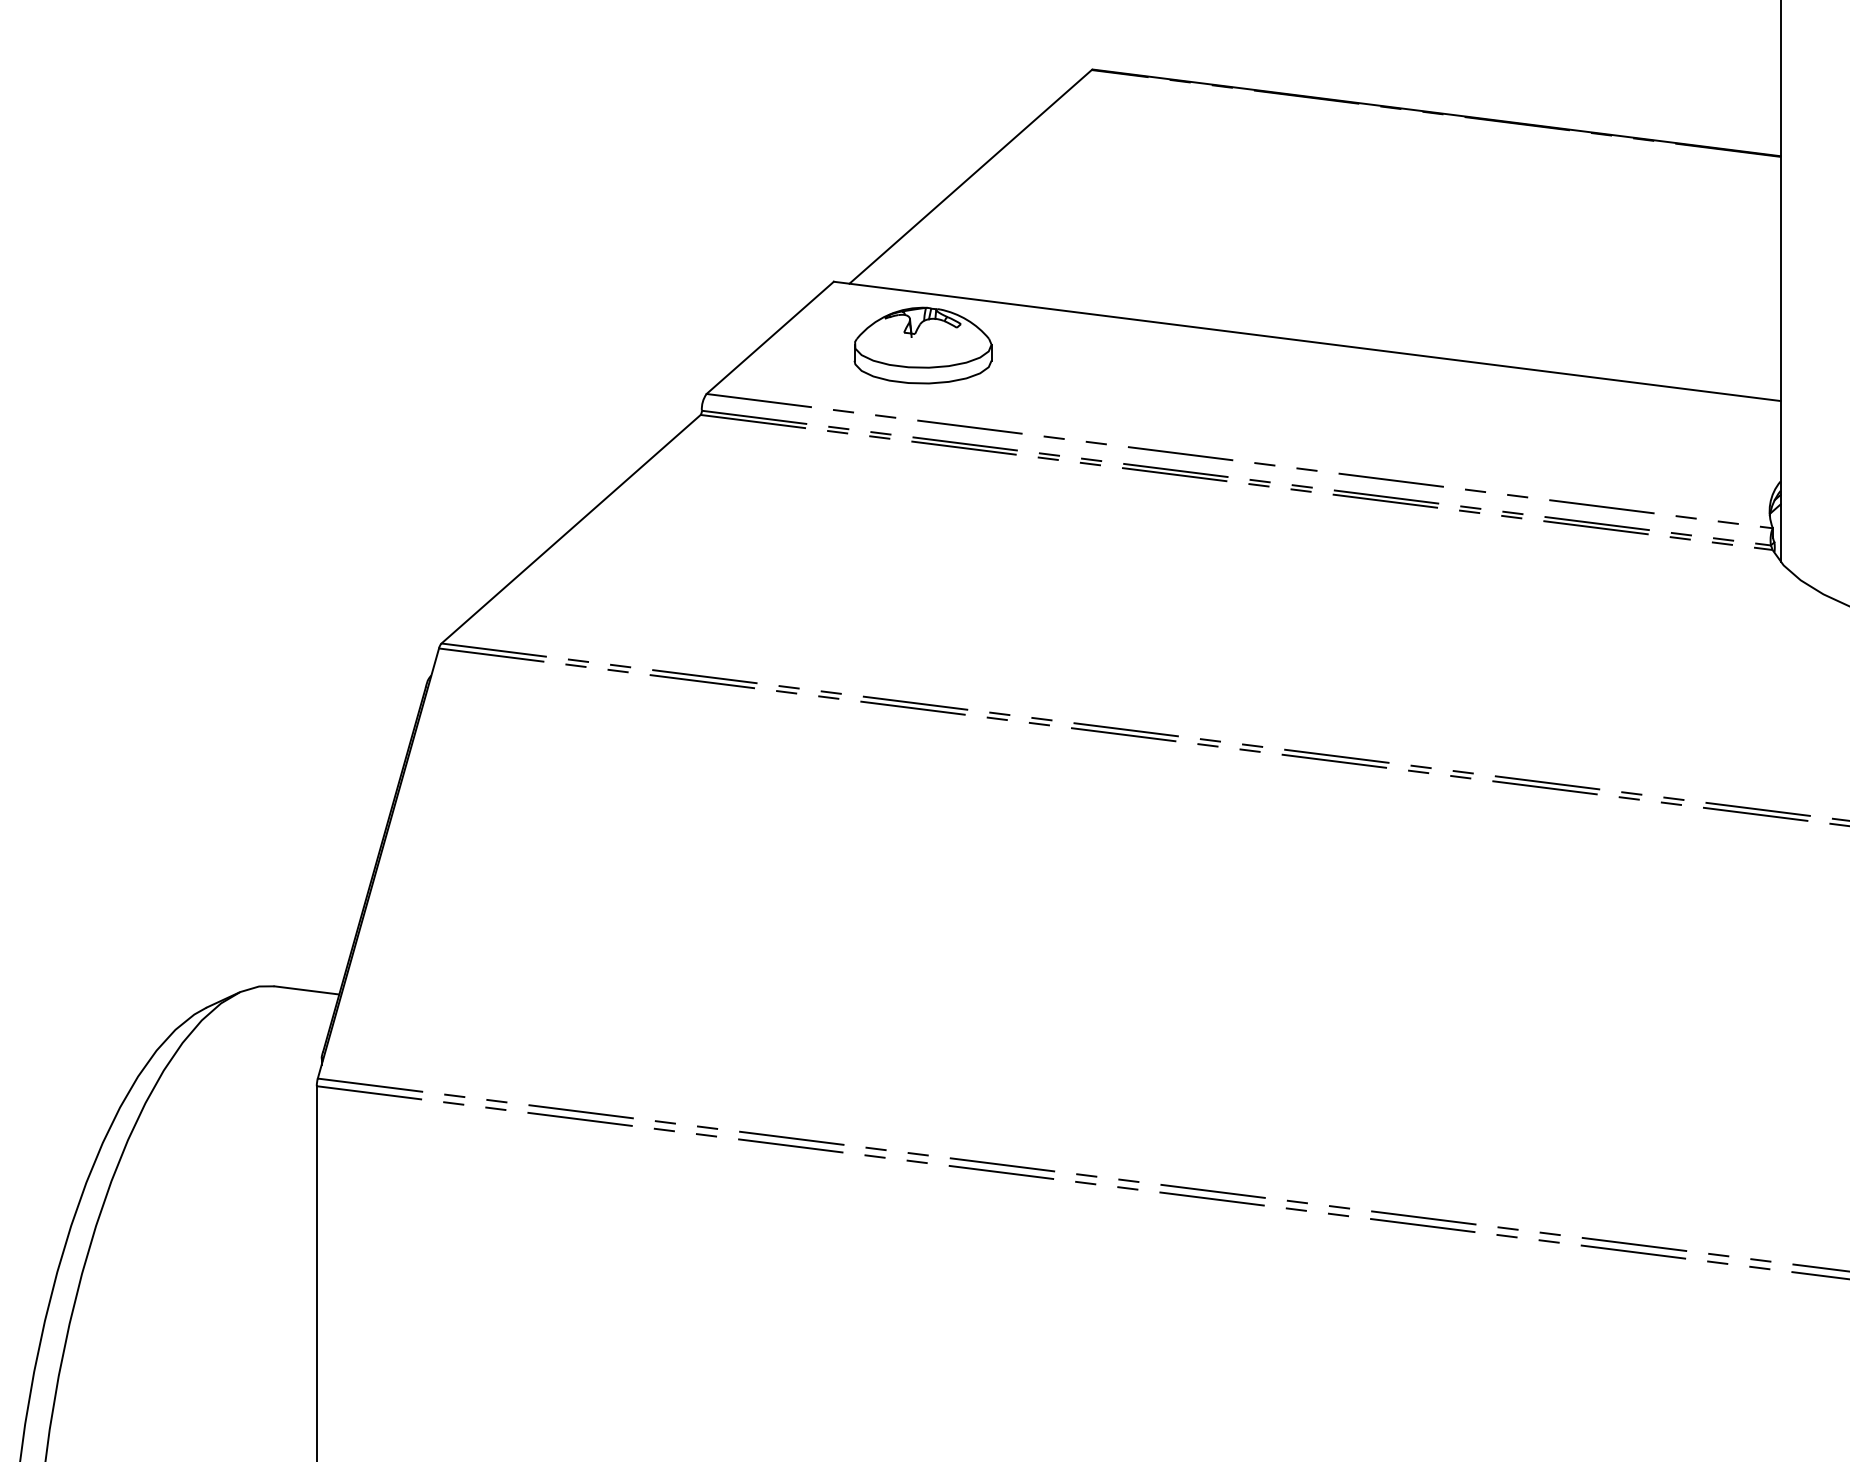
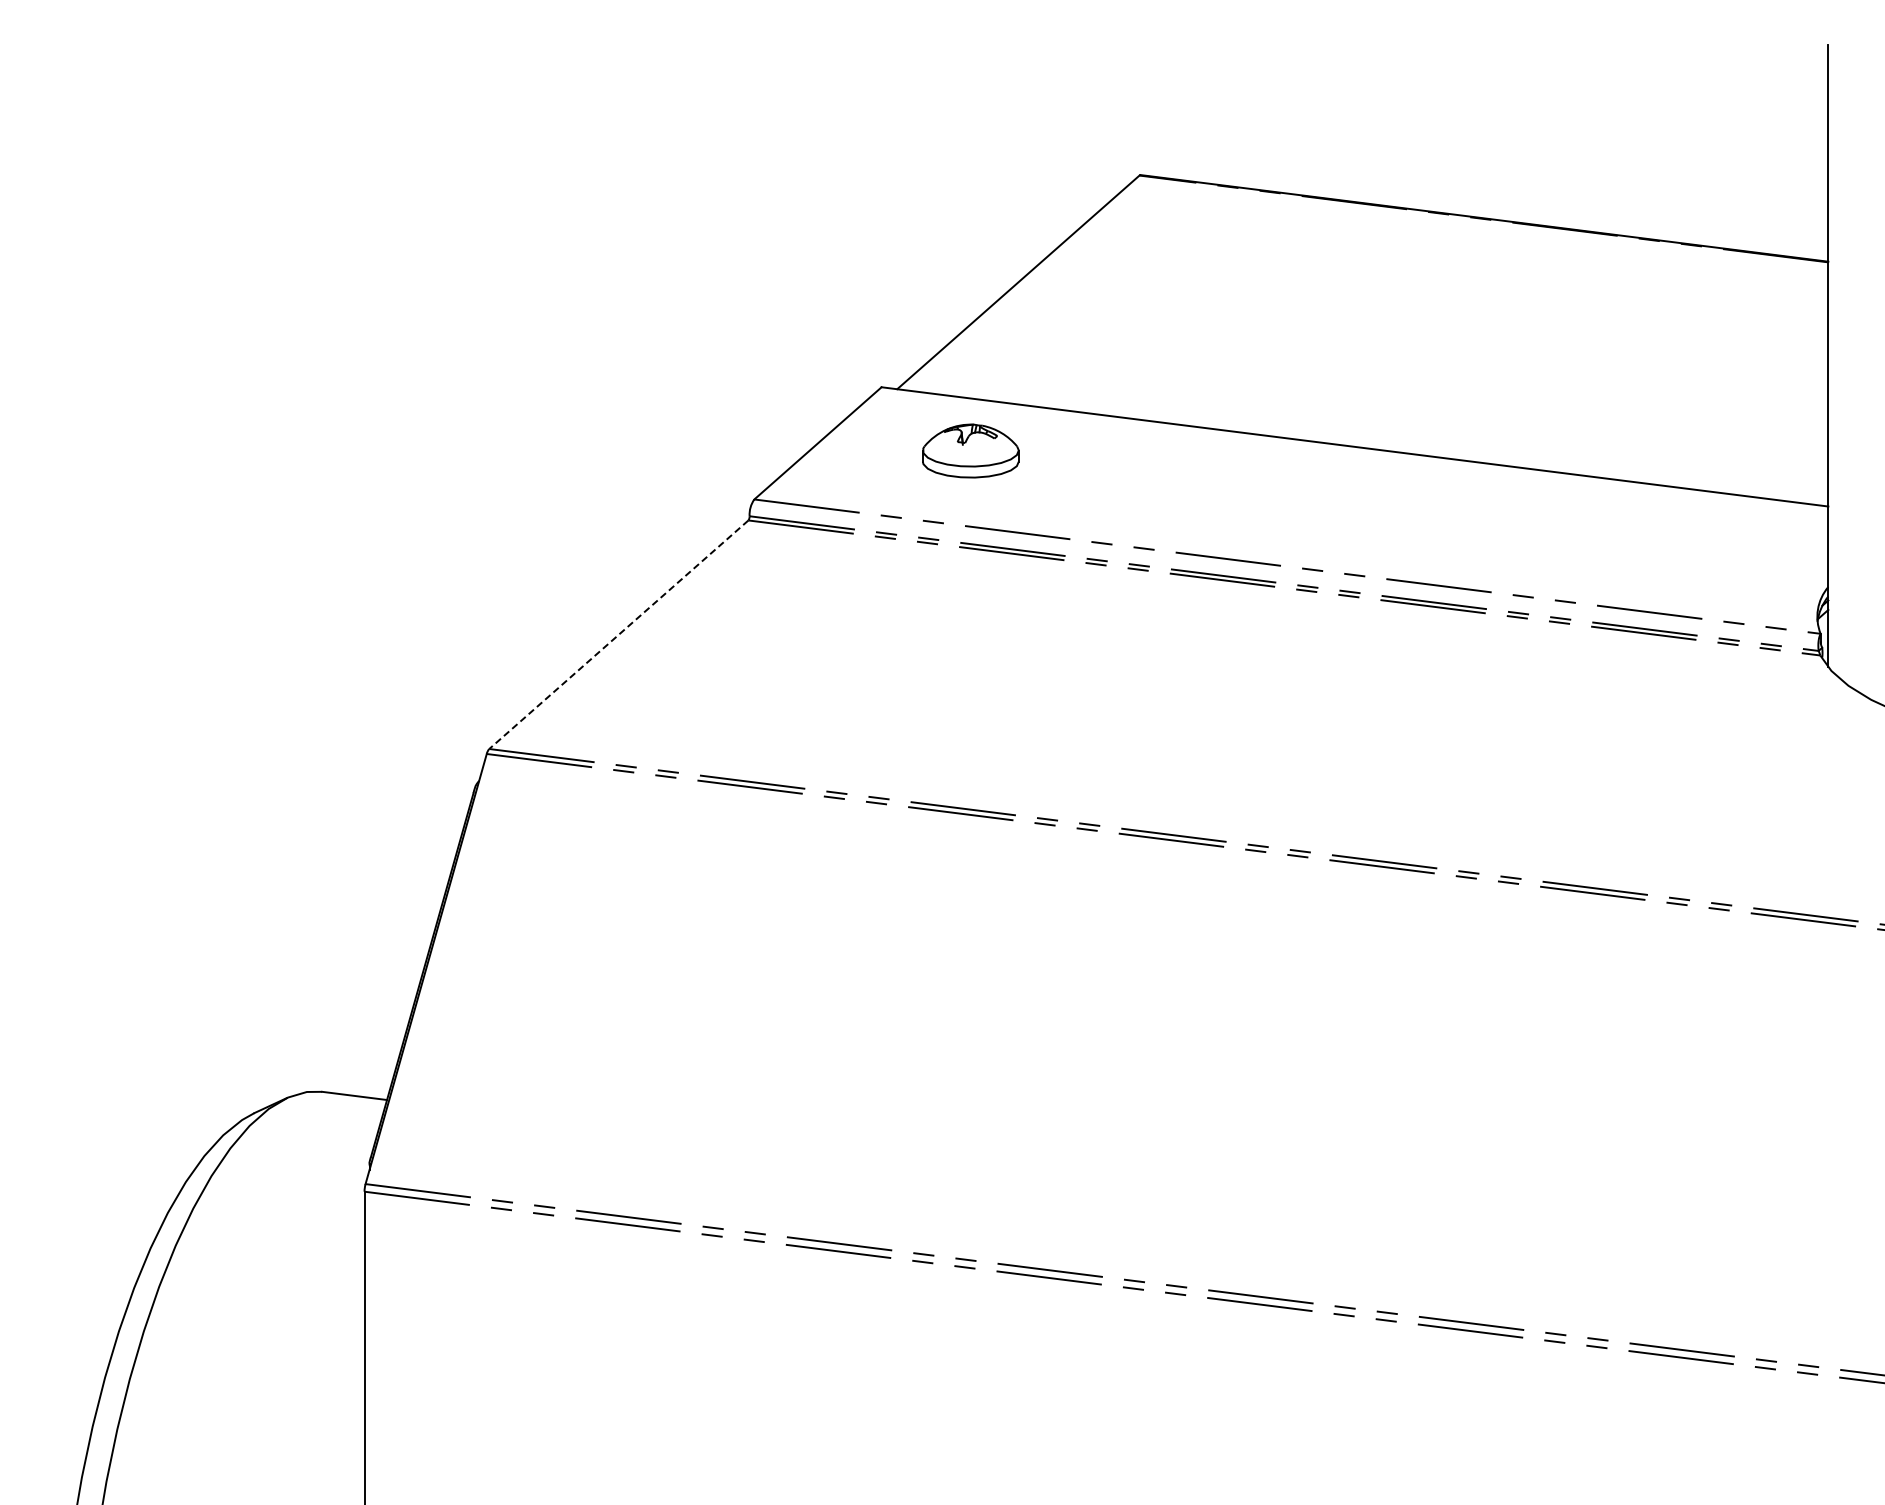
part: (922, 345) -> (970, 450), size x0.7
line: (570, 529) -> (618, 634), solid -> dashed

